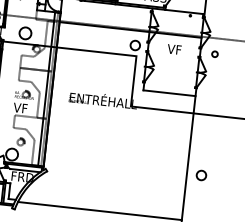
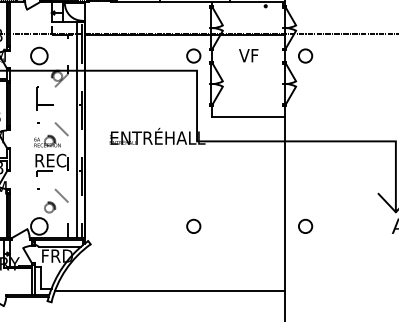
circle: (214, 53) -> (305, 55), size x1.67
text: (25, 108) -> (50, 160), VF -> REC
circle: (121, 166) -> (193, 225), added

